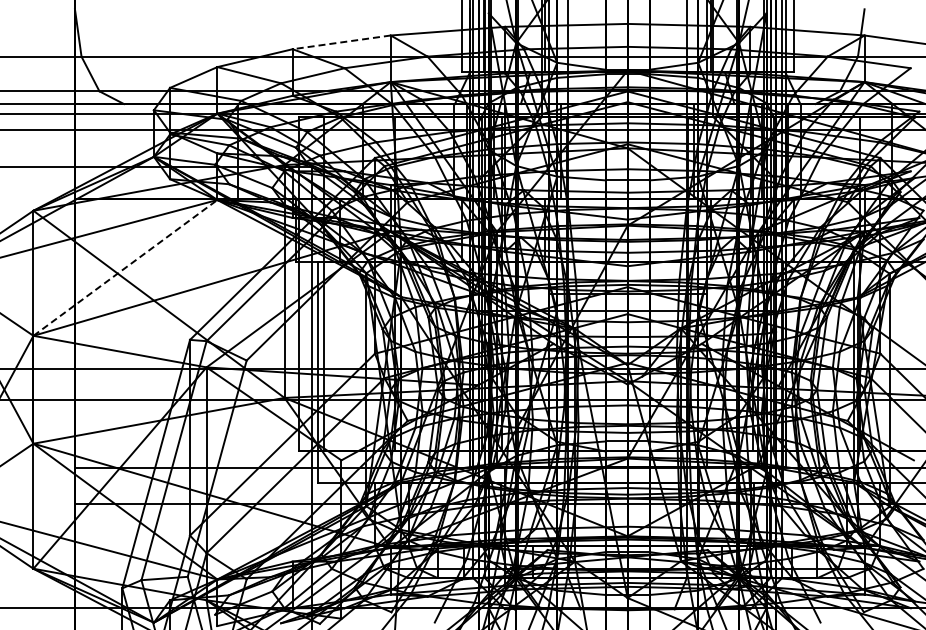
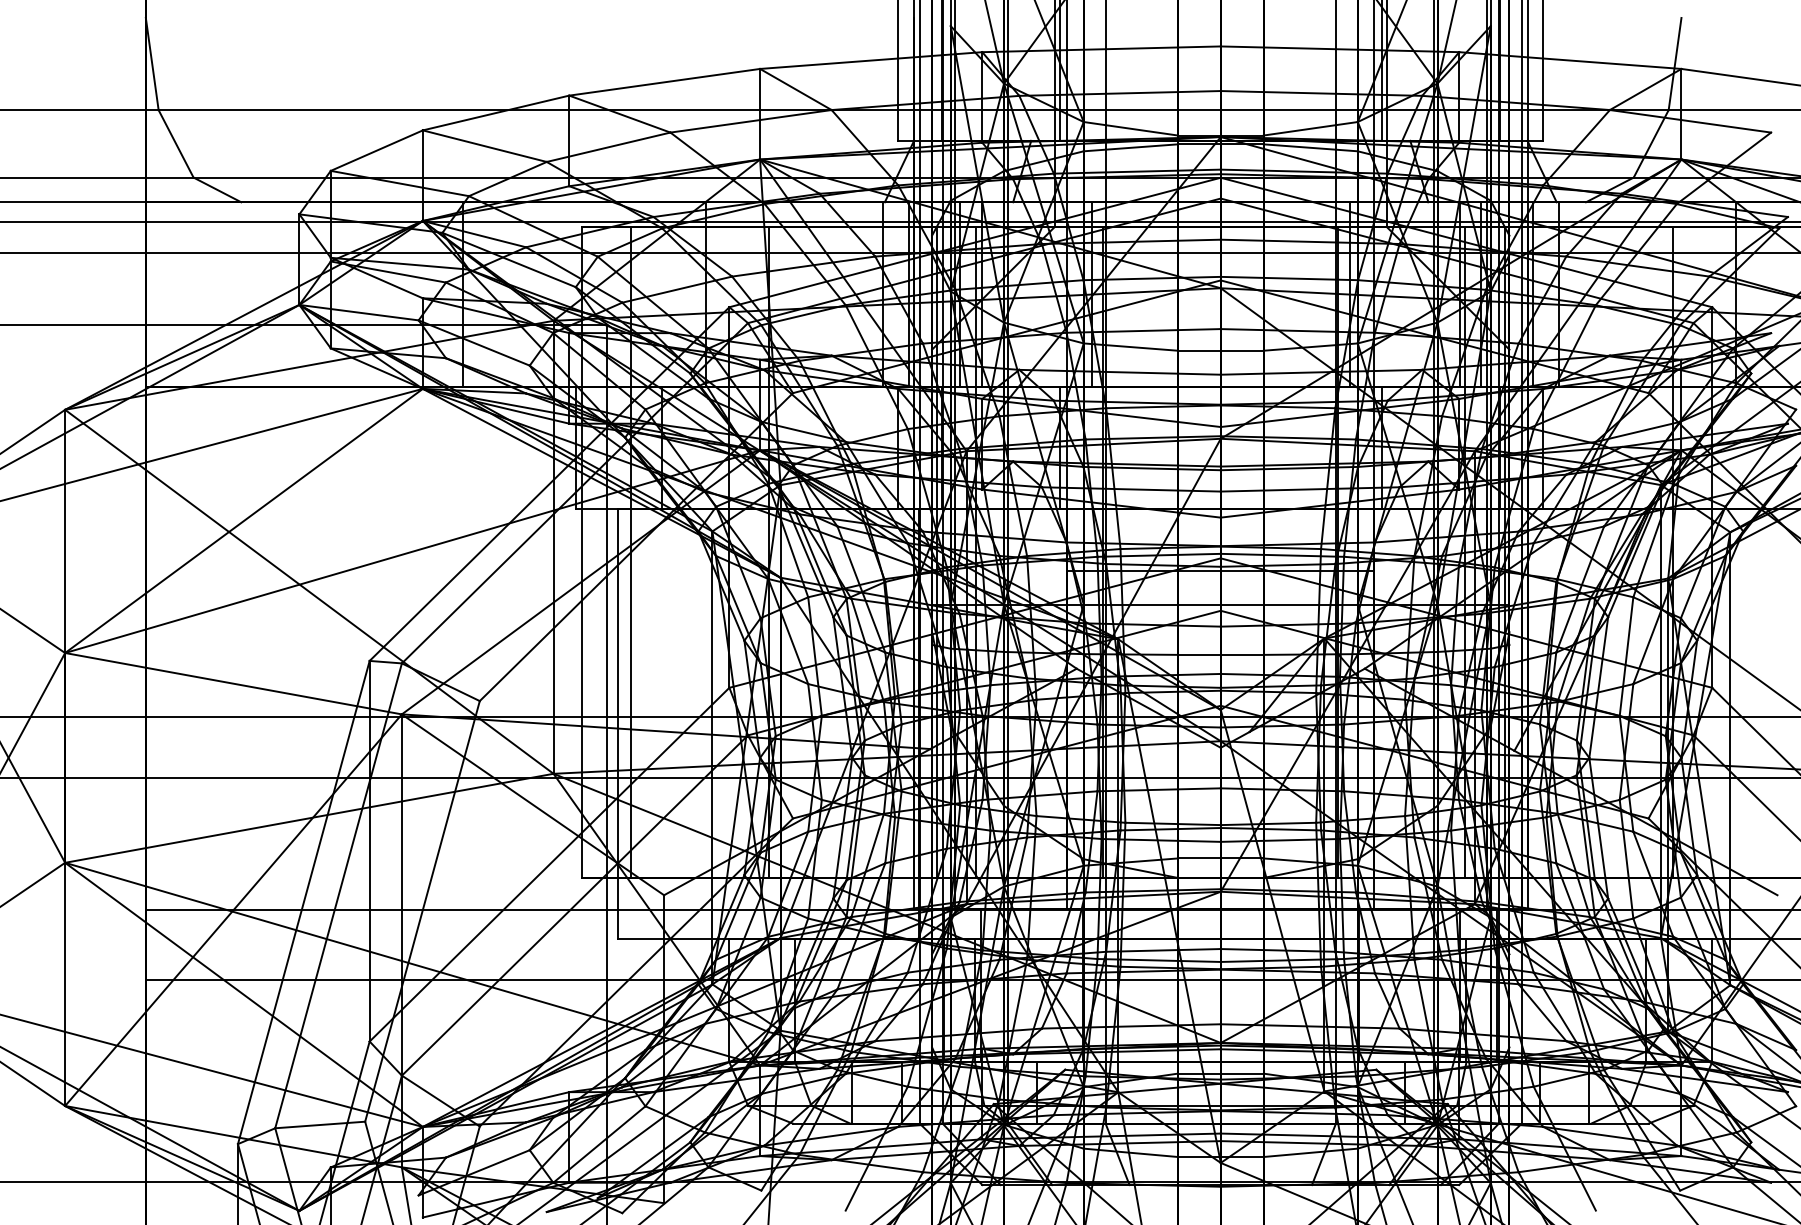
line: (341, 42) -> (664, 82), dashed -> solid
line: (125, 267) -> (244, 520), dashed -> solid

